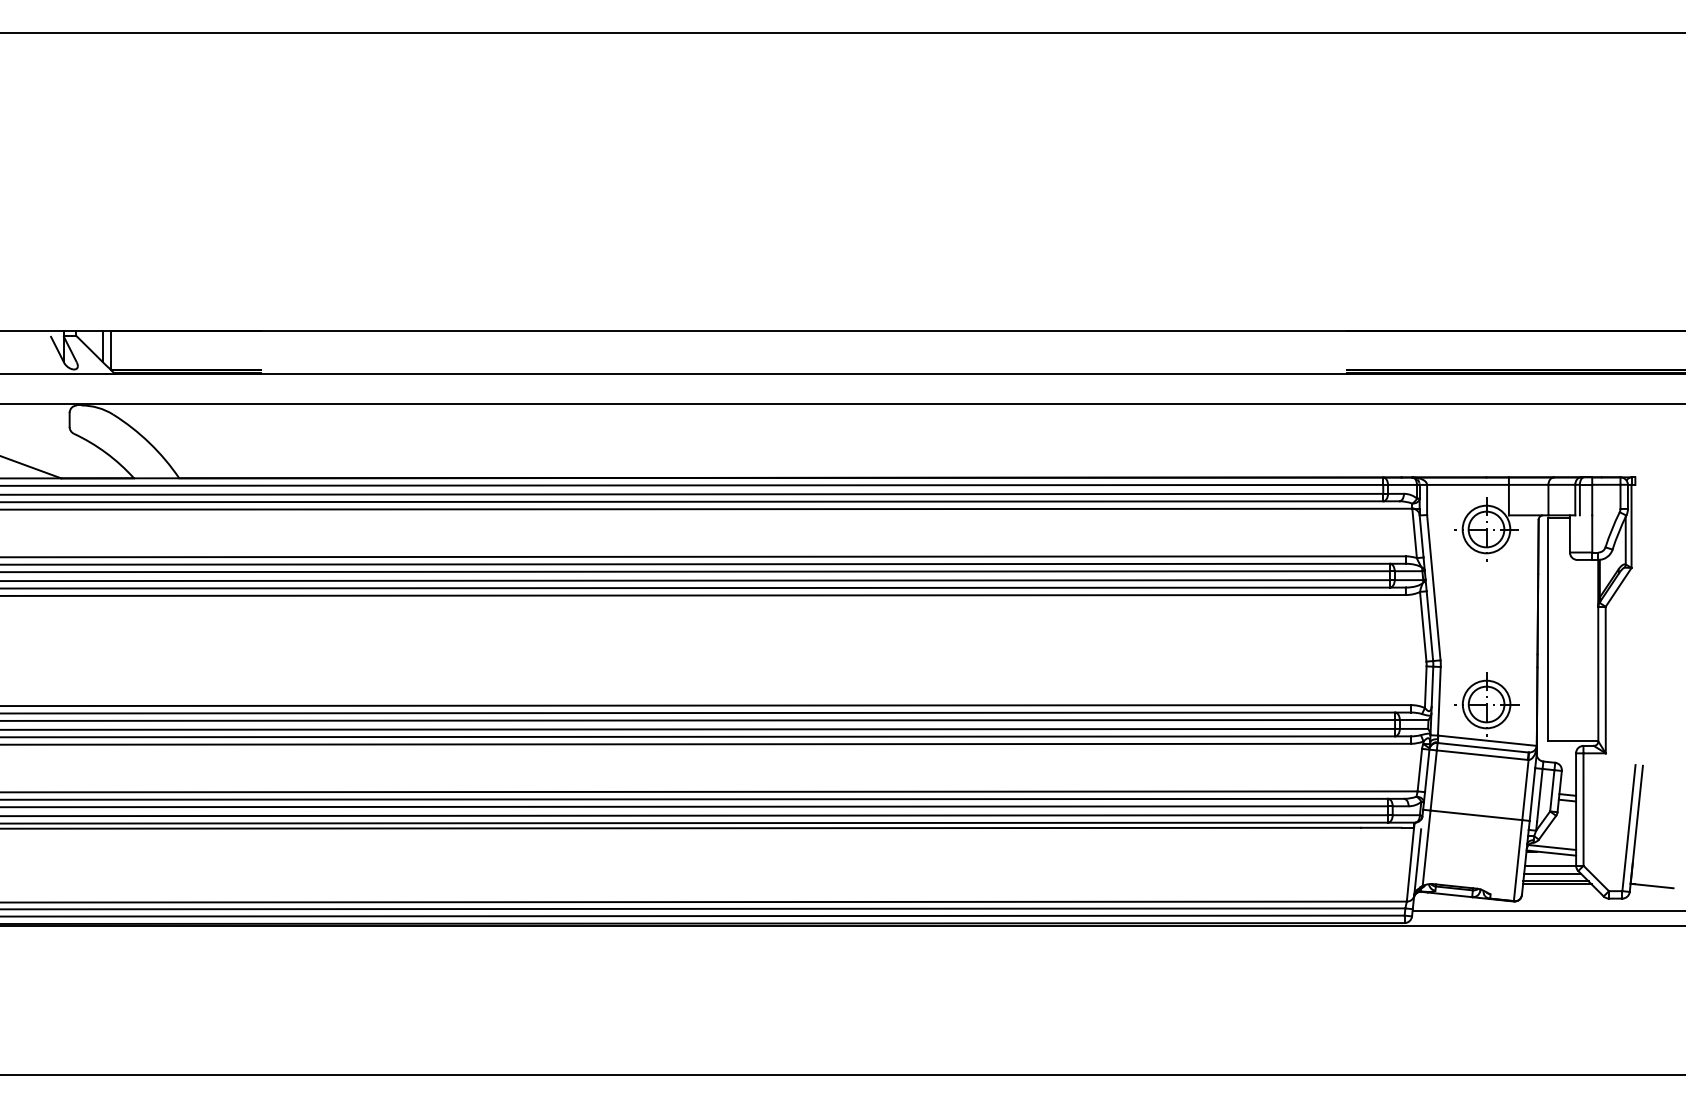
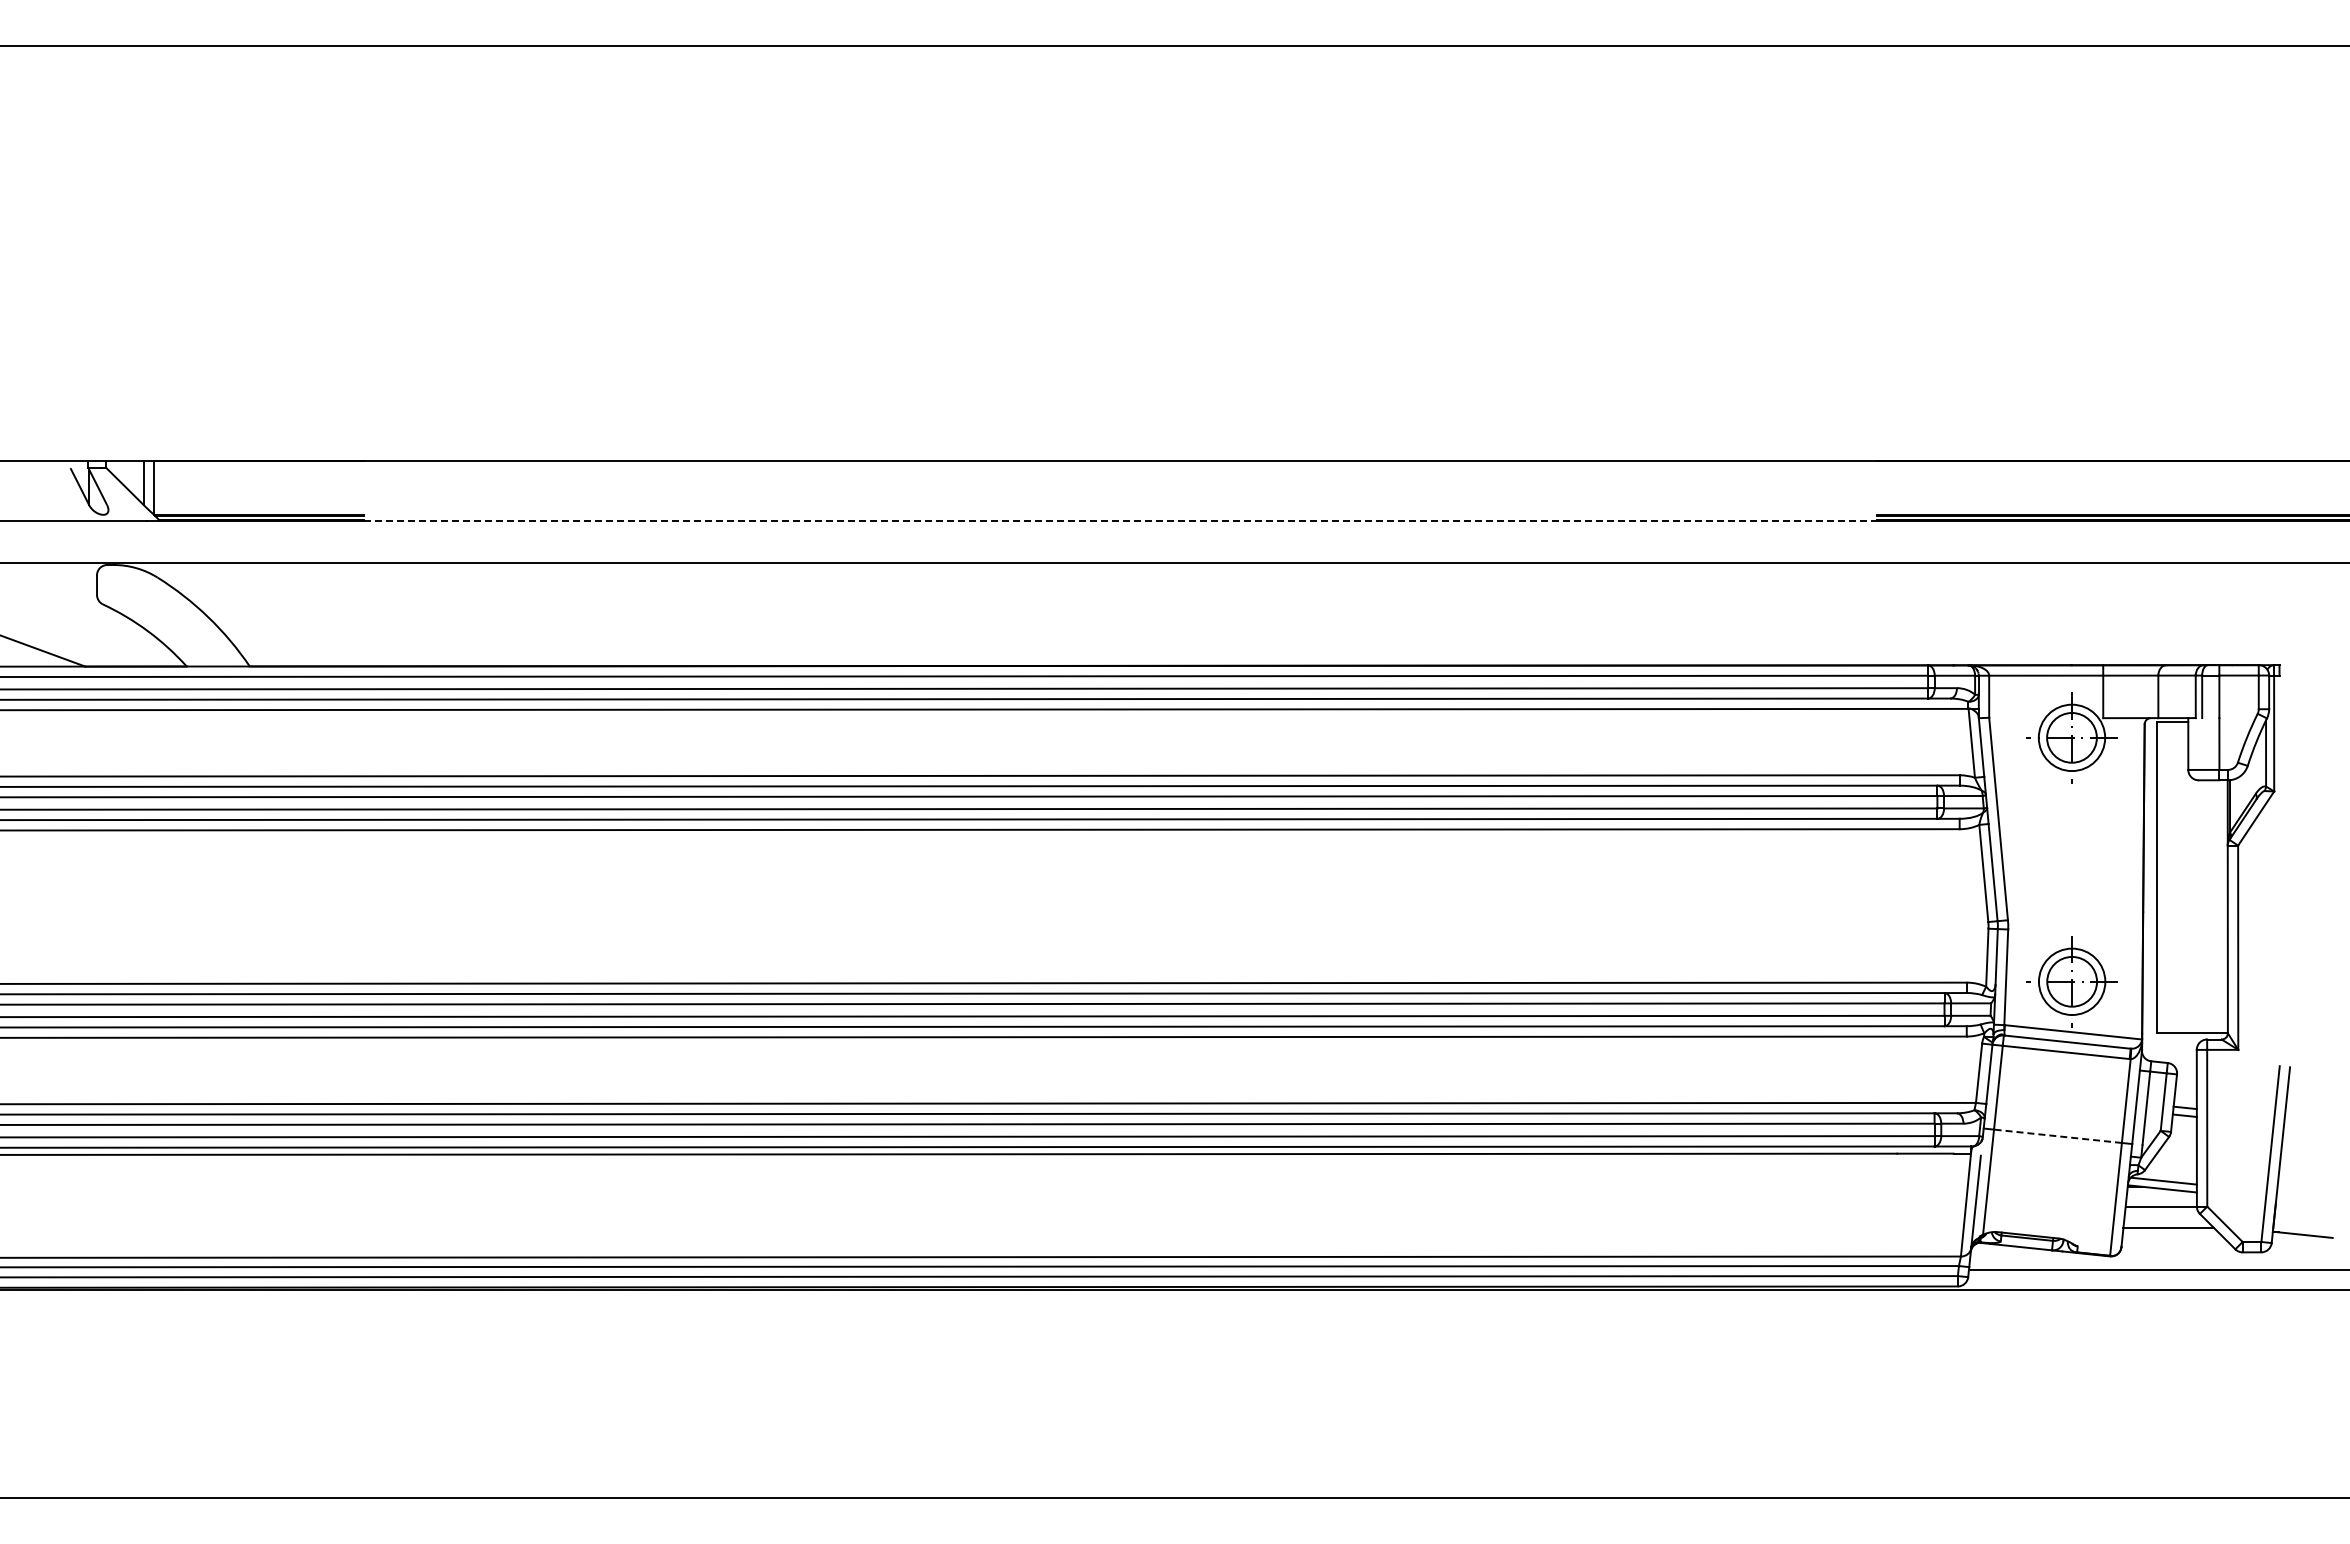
line: (803, 374) -> (1120, 521), solid -> dashed
line: (1476, 815) -> (2057, 1136), solid -> dashed
line: (1552, 873) -> (2163, 1217), removed
line: (1557, 884) -> (2170, 1232), removed

